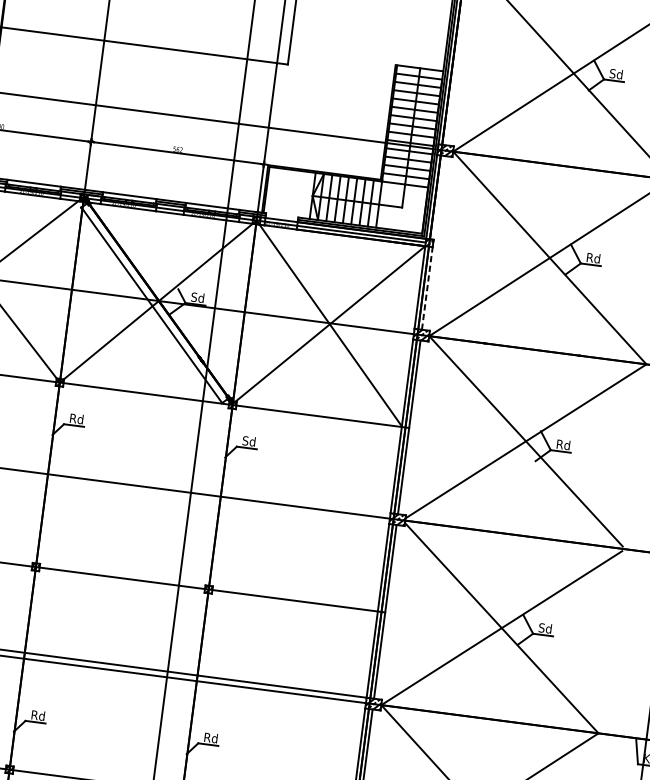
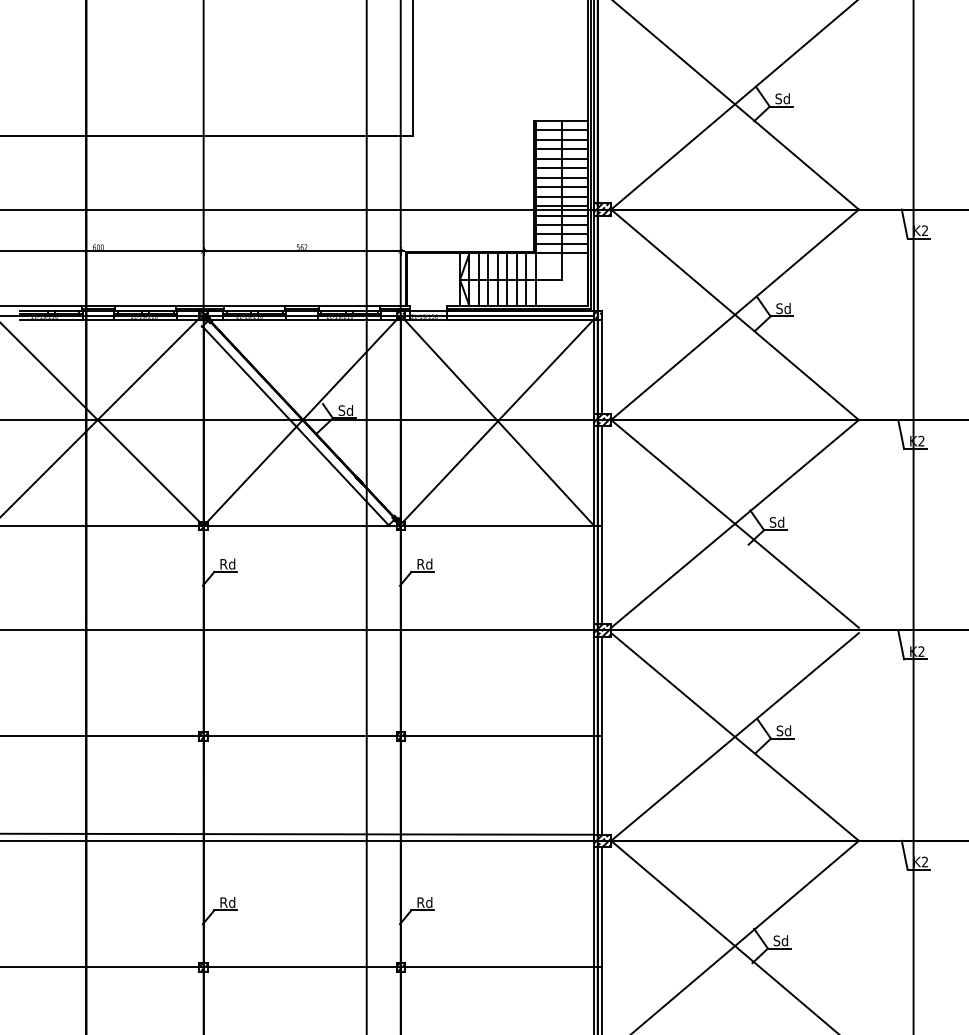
text: (593, 258) -> (783, 308), Rd -> Sd
line: (428, 284) -> (602, 362), dashed -> solid
text: (249, 440) -> (424, 563), Sd -> Rd
text: (562, 443) -> (776, 521), Rd -> Sd

